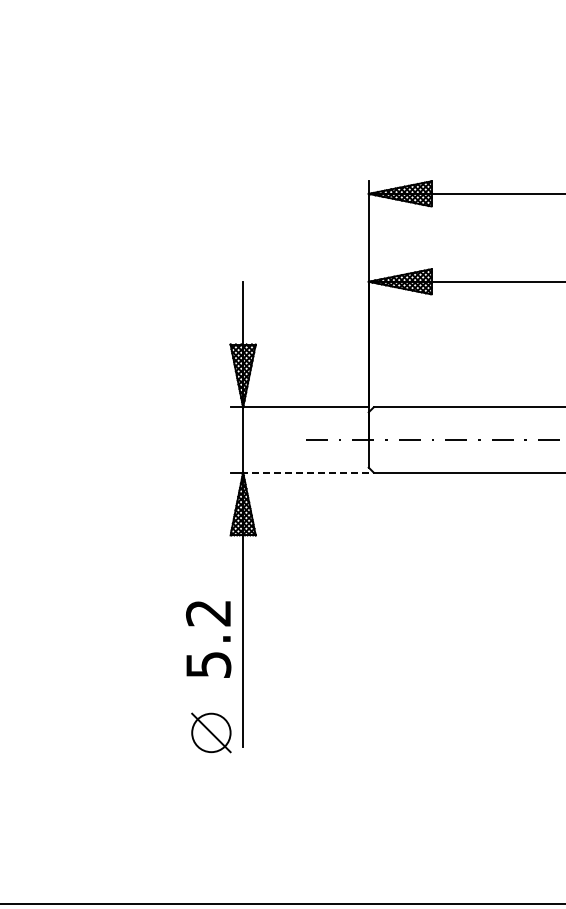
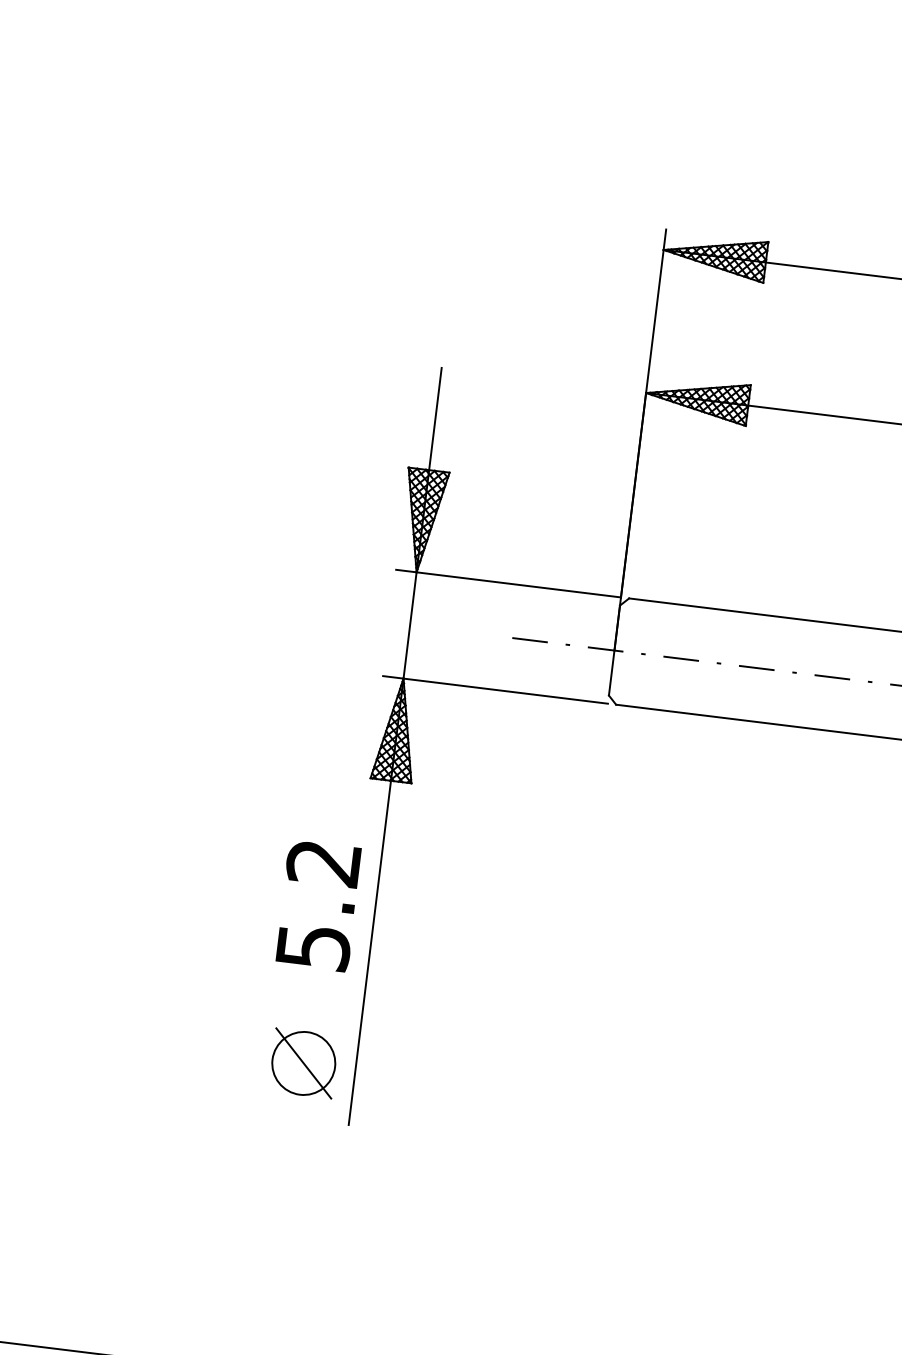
line: (305, 472) -> (505, 690), dashed -> solid
text: (208, 639) -> (318, 905), moved
part: (211, 732) -> (304, 1062), moved

